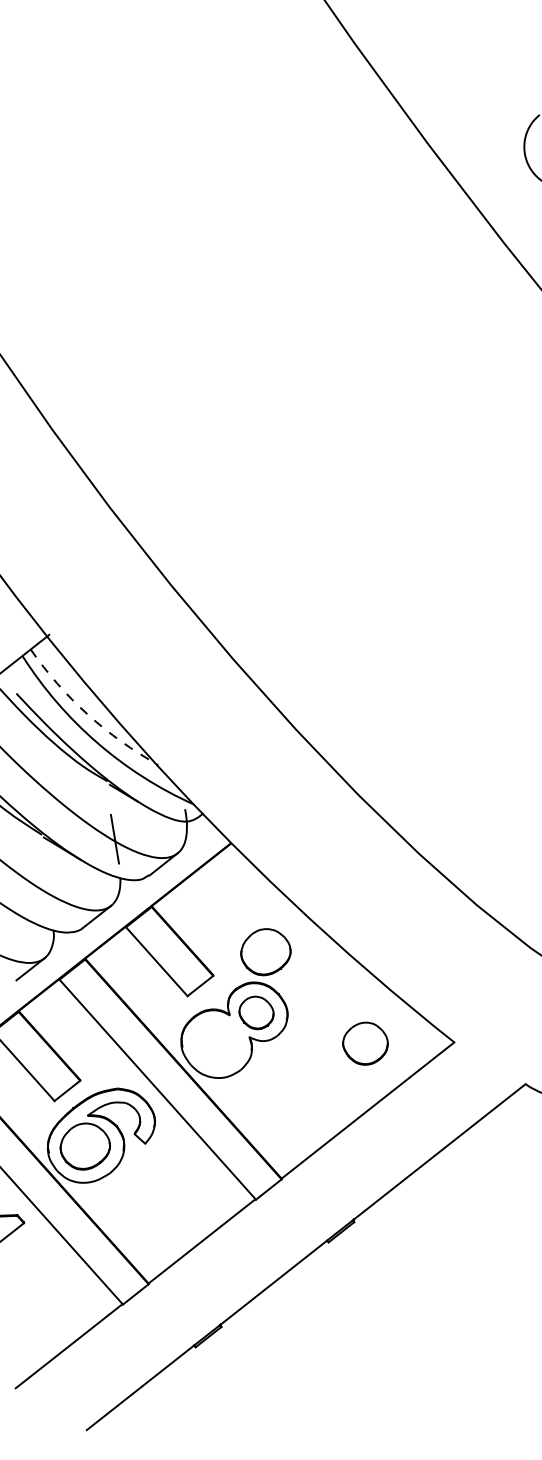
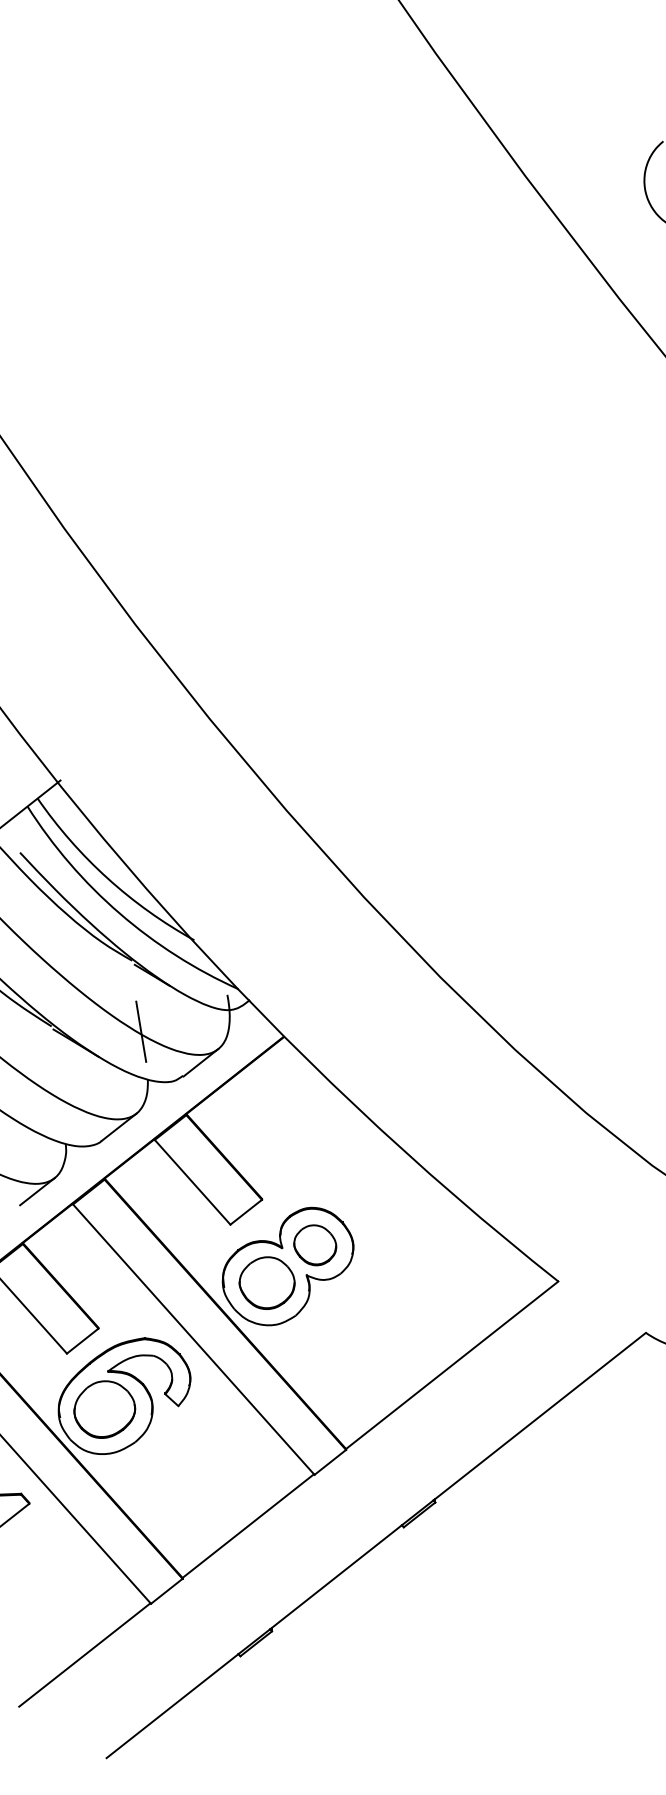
arc: (87, 714) -> (107, 878), dashed -> solid
part: (265, 952) -> (326, 1170), removed
part: (364, 1043) -> (266, 1282), moved

